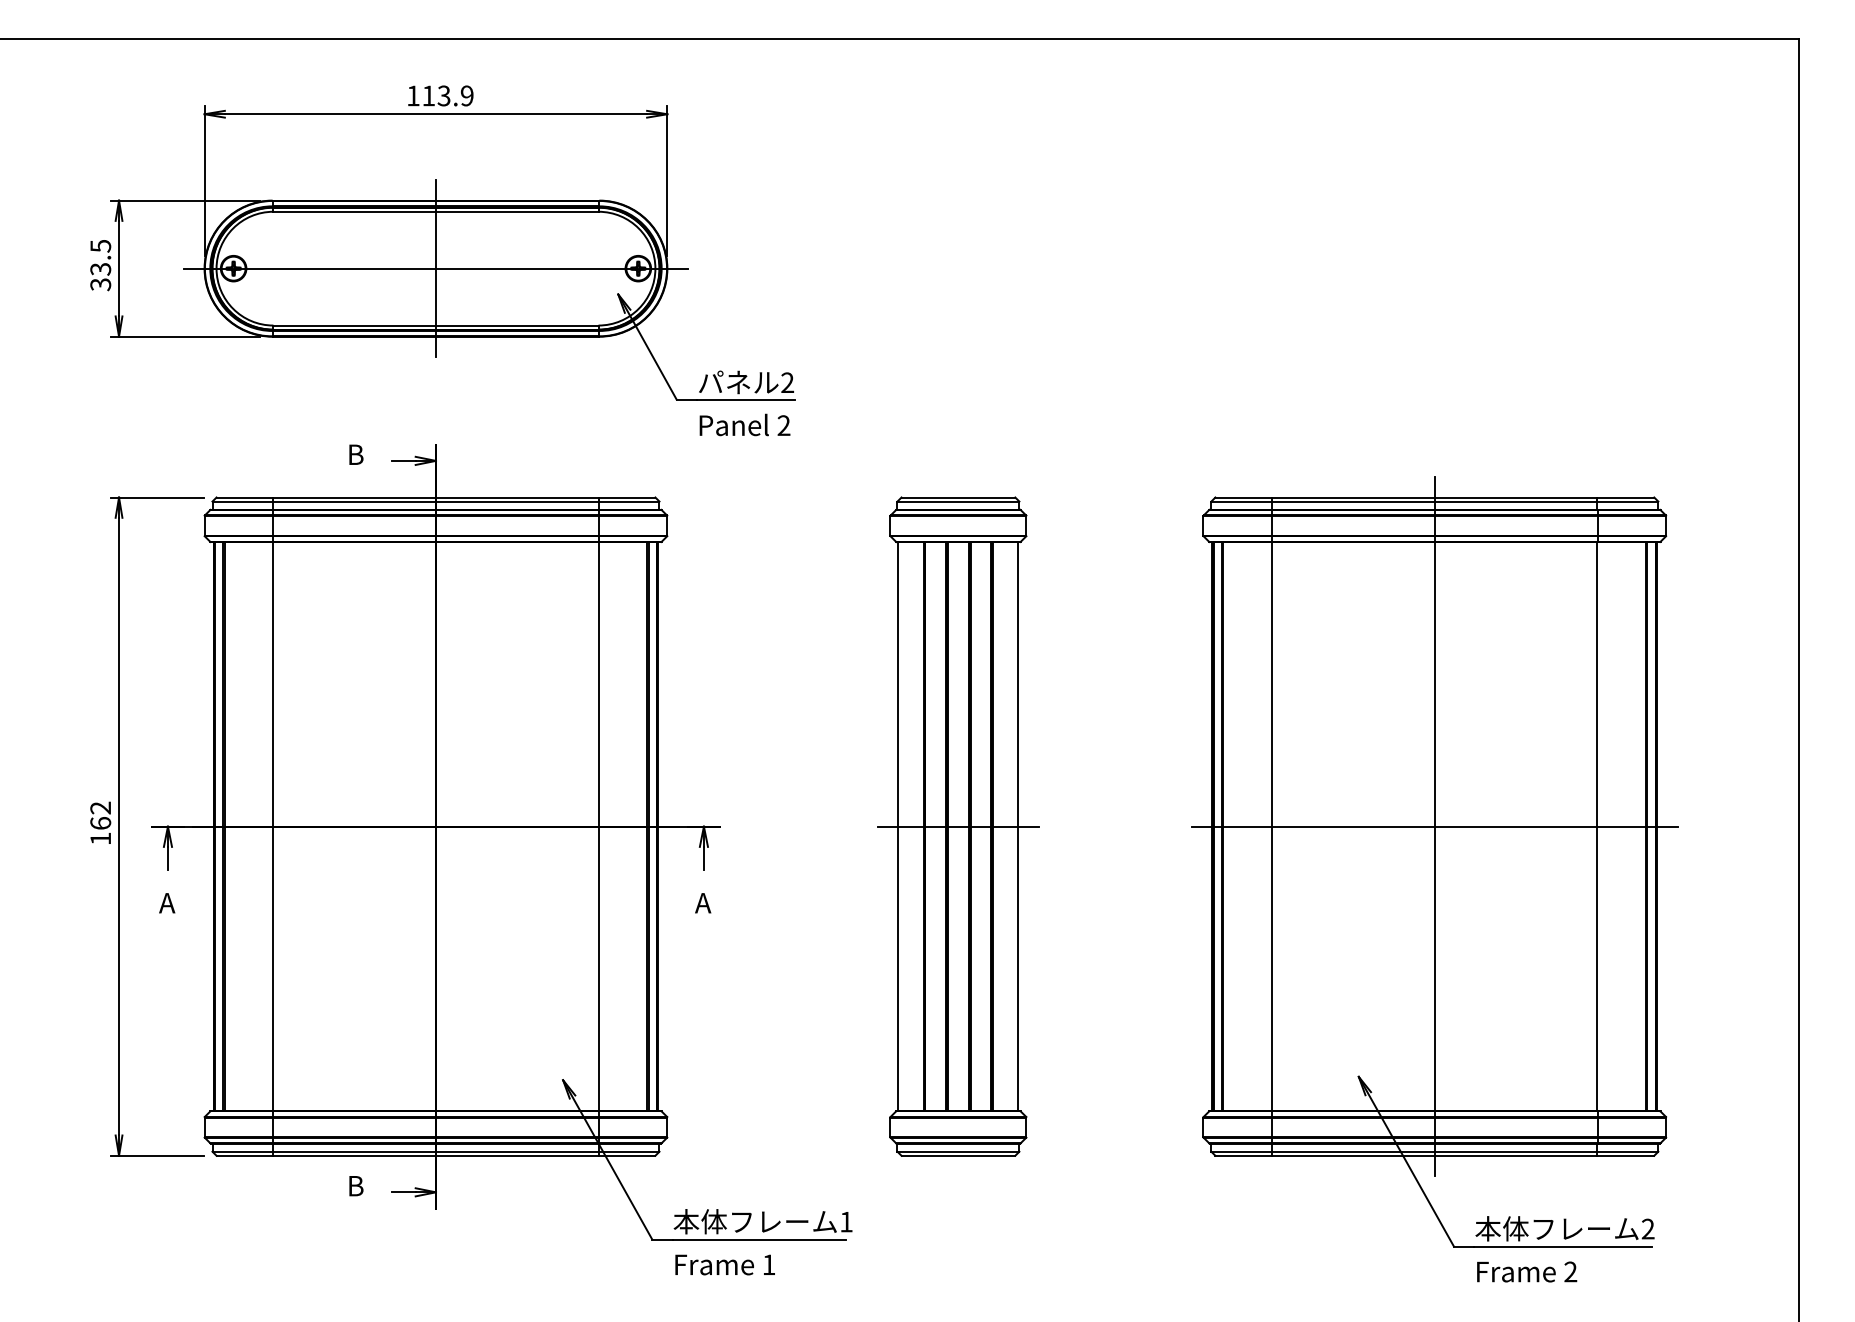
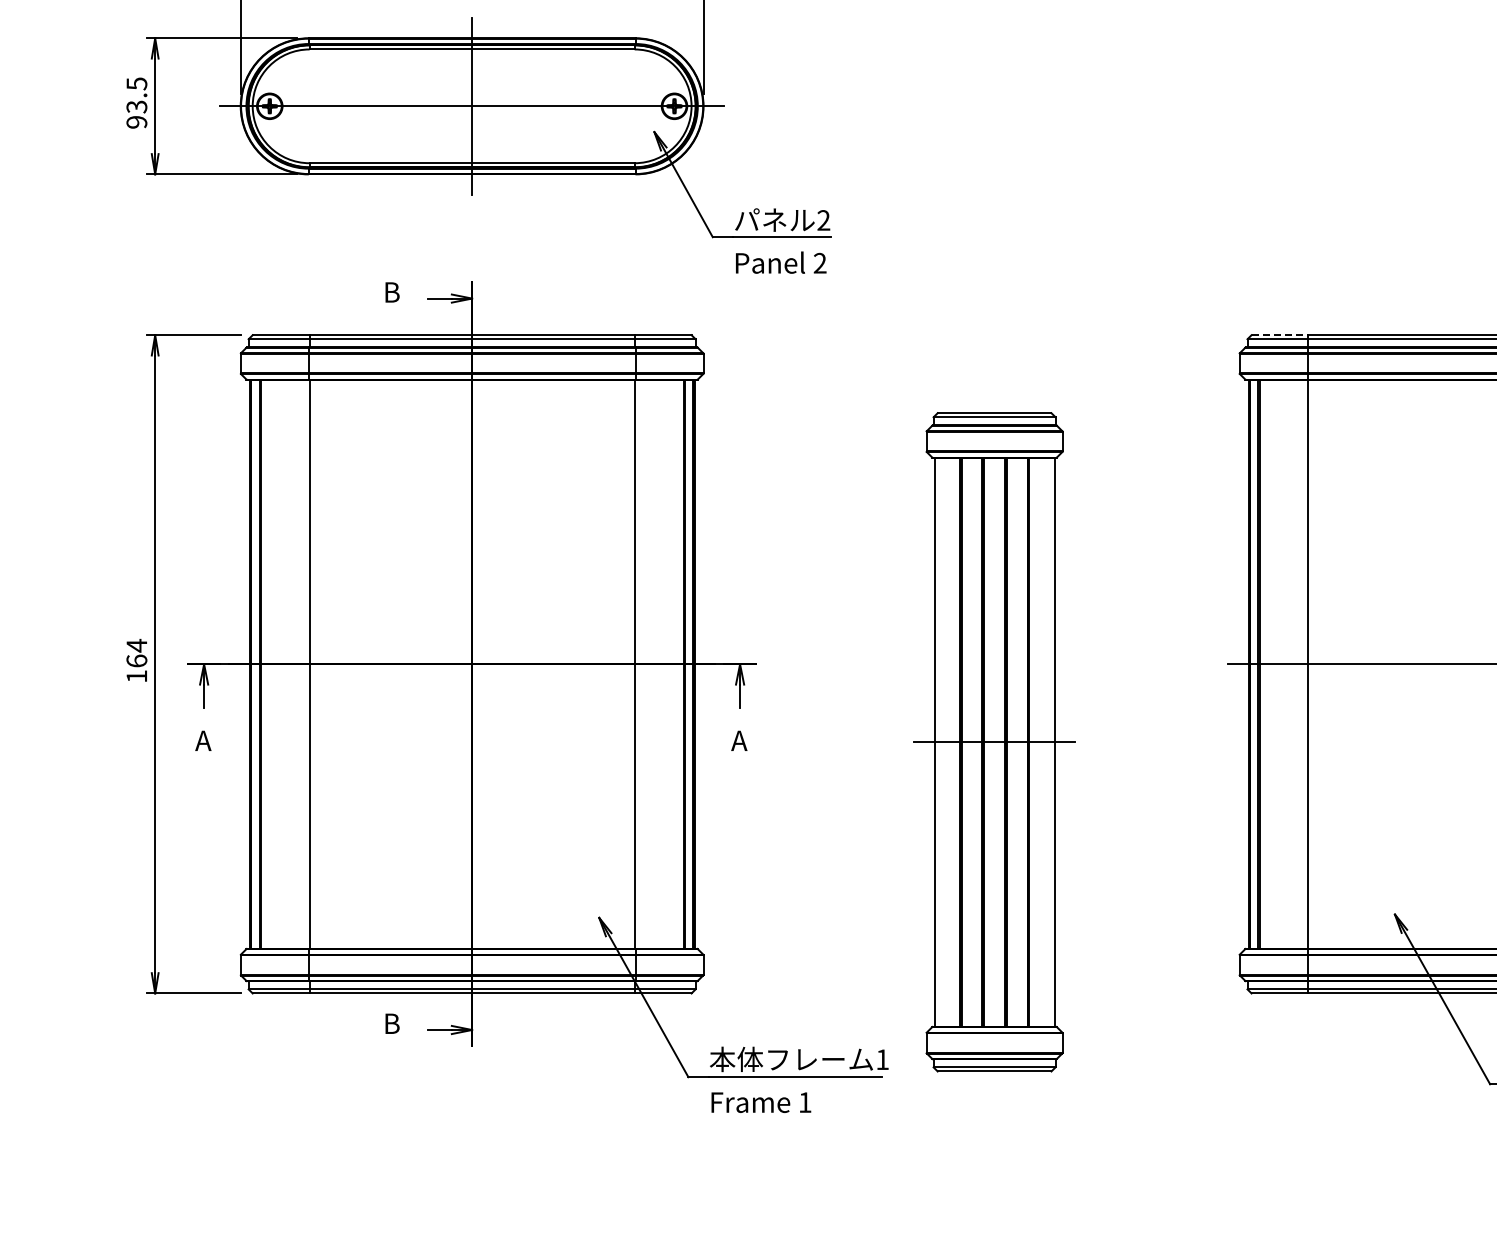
text: (100, 284) -> (136, 122), 33.5 -> 93.5
line: (1244, 497) -> (1280, 335), solid -> dashed
text: (100, 808) -> (136, 646), 162 -> 164
part: (958, 826) -> (994, 742), moved
line: (1434, 826) -> (1470, 664), removed

